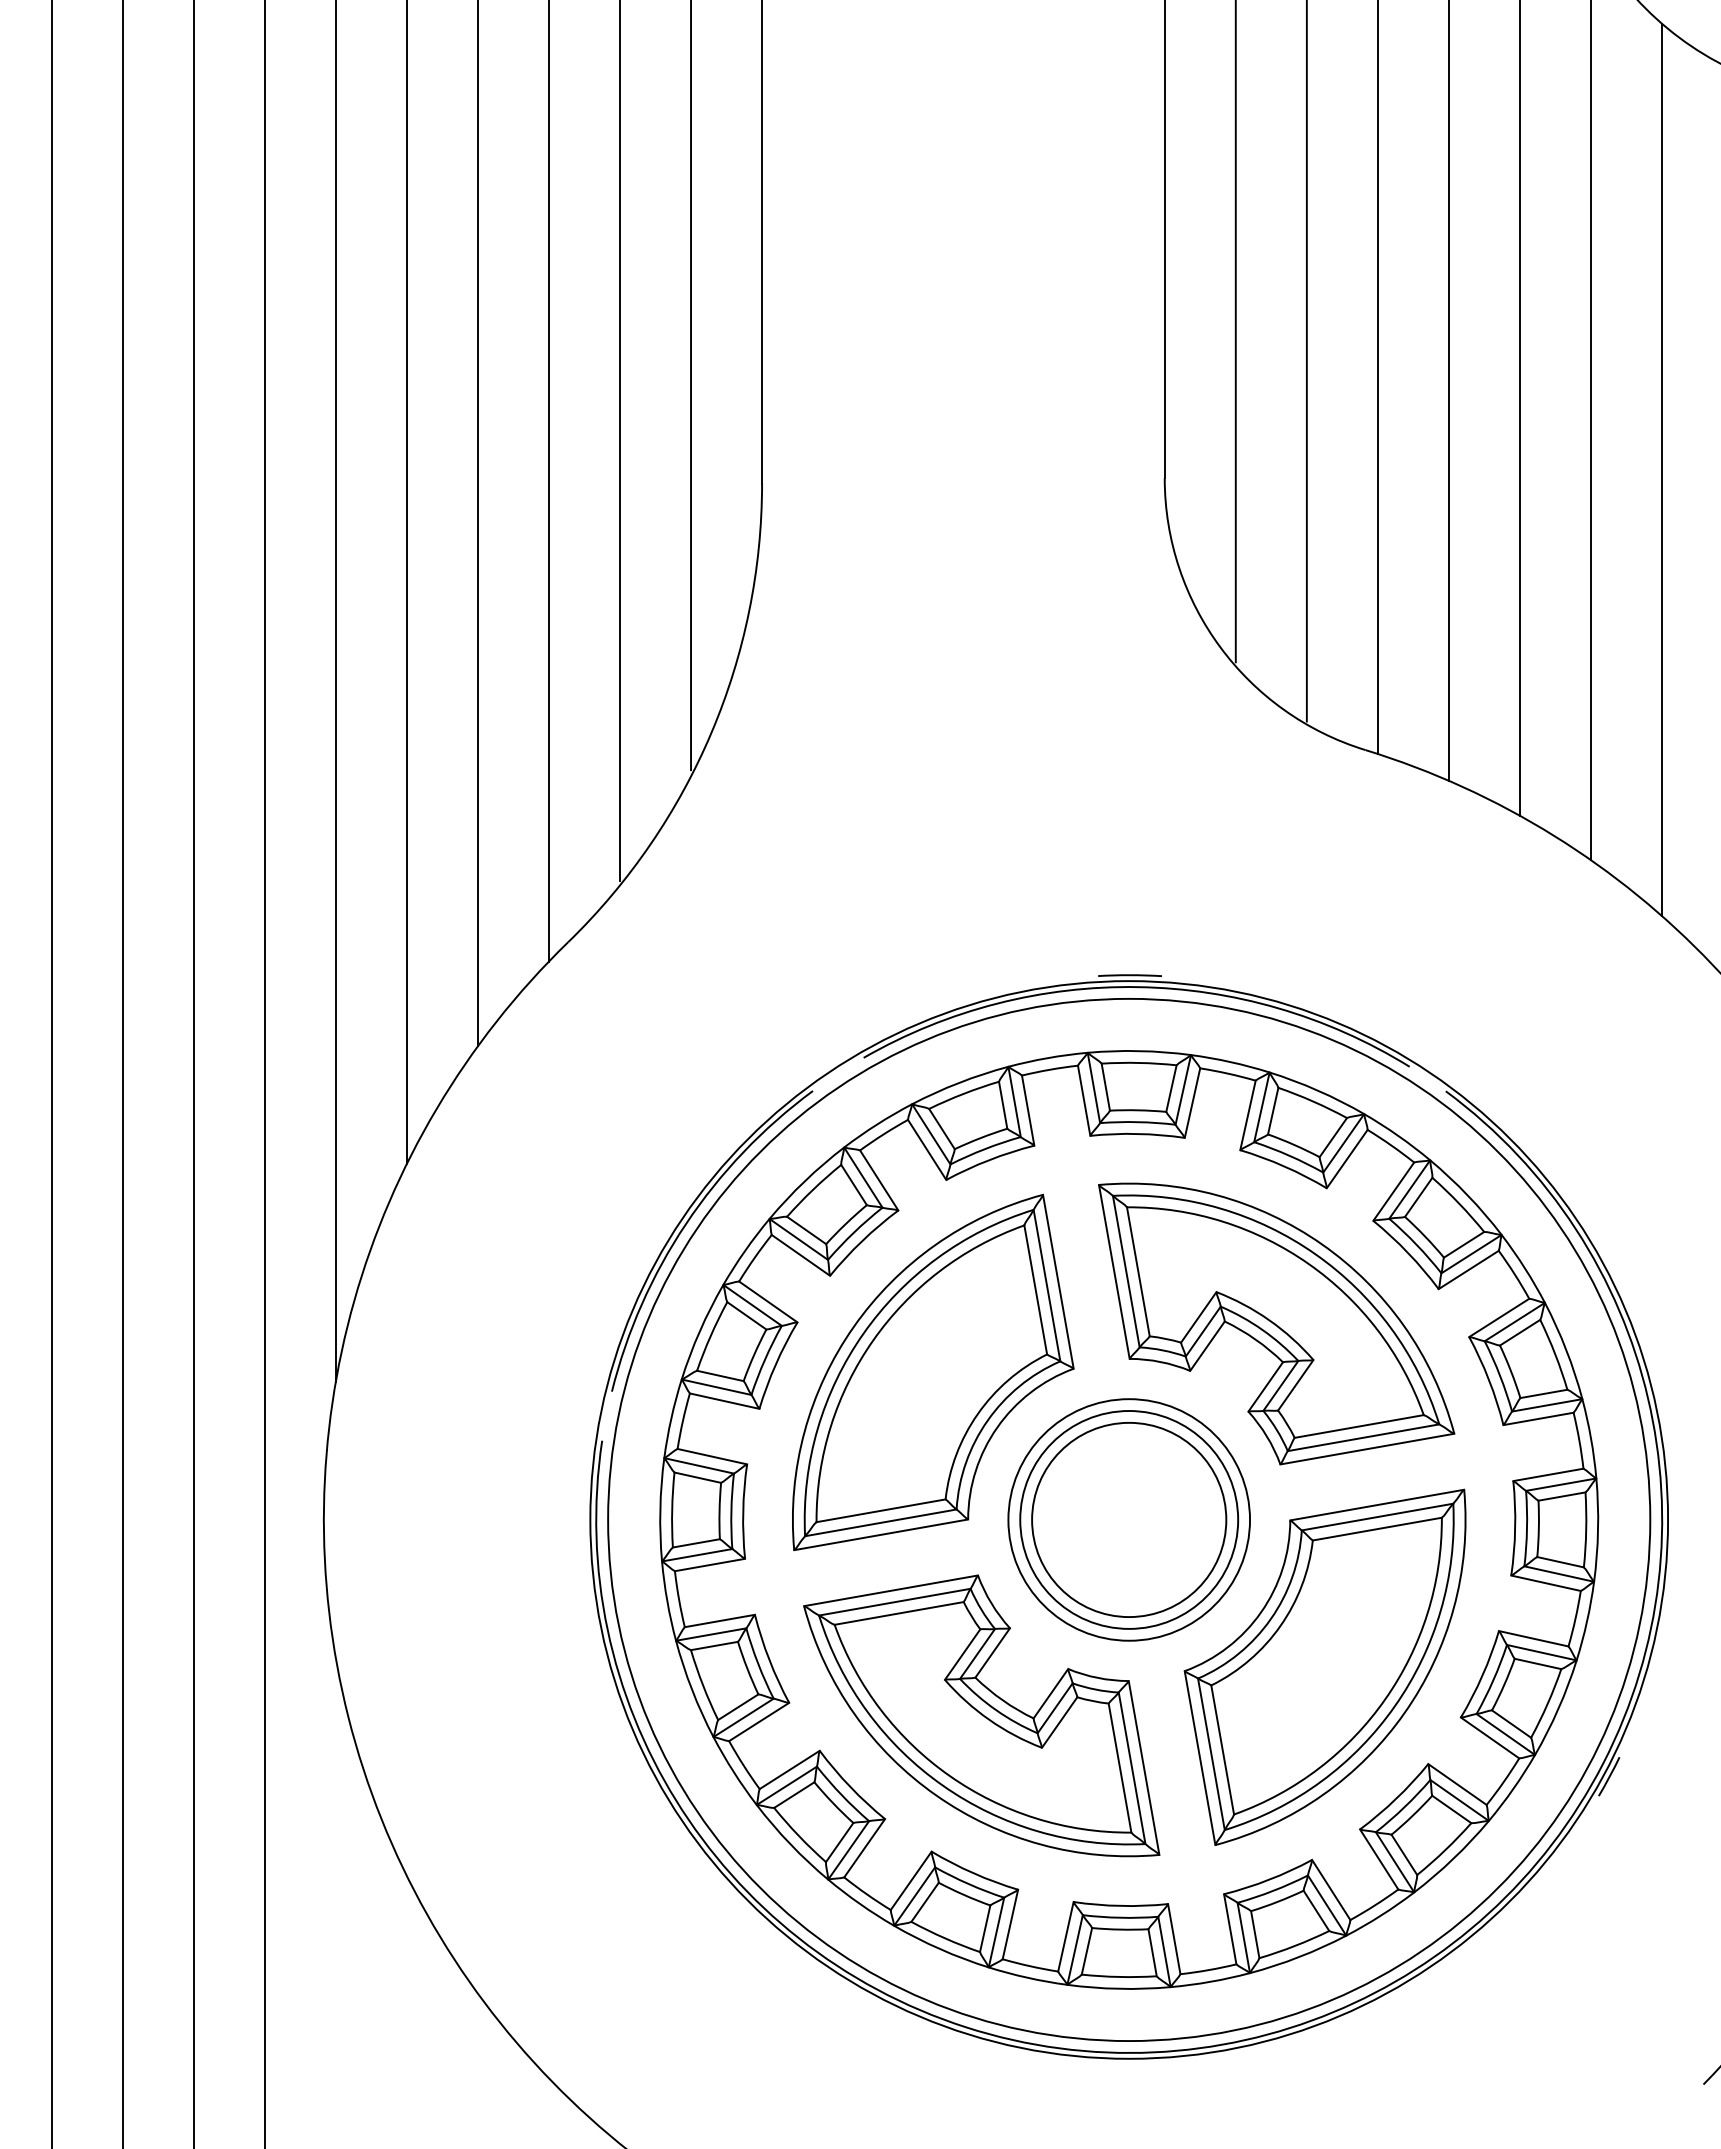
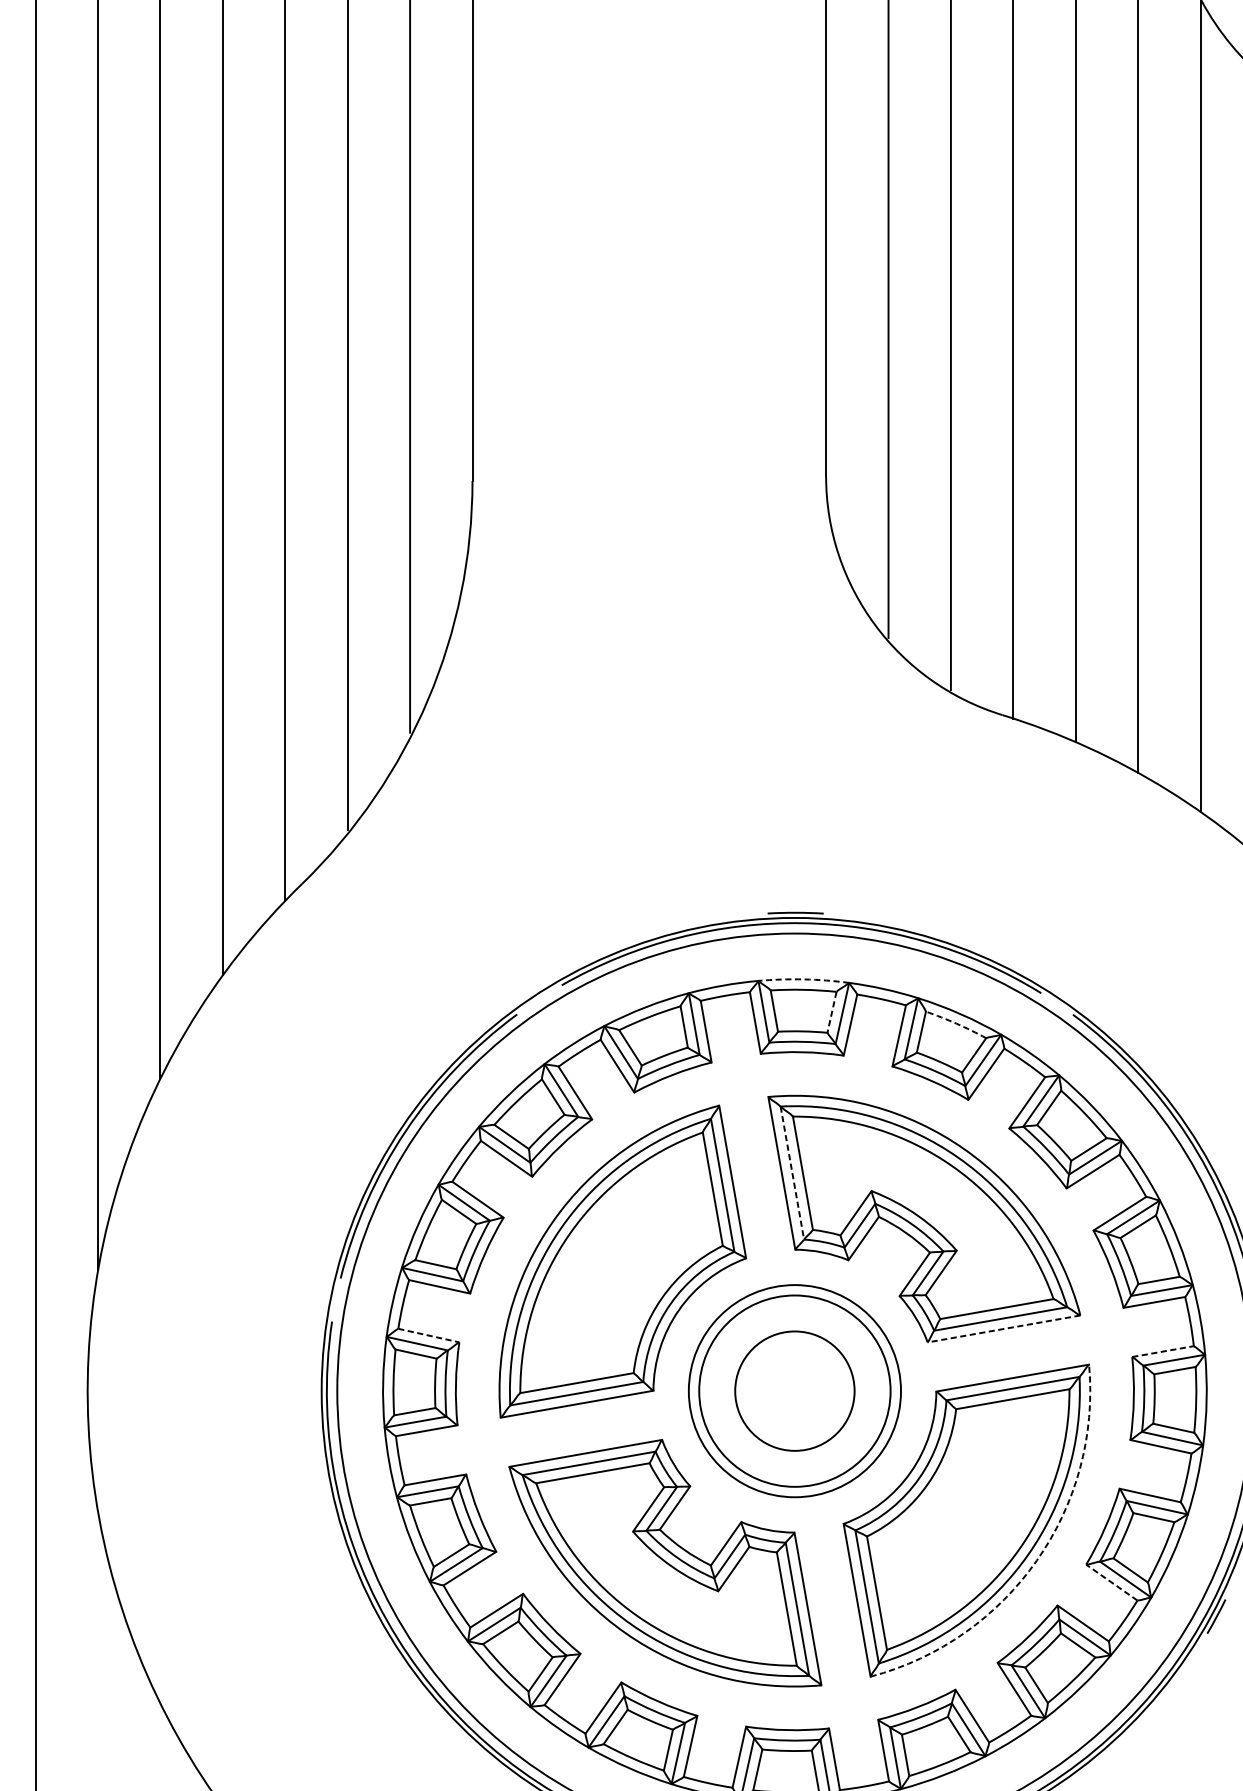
arc: (1139, 1051) -> (803, 979), solid -> dashed
line: (1171, 1088) -> (832, 1012), solid -> dashed
arc: (1313, 1101) -> (956, 1023), solid -> dashed
line: (1126, 1271) -> (792, 1172), solid -> dashed
line: (1366, 1449) -> (1003, 1329), solid -> dashed
line: (712, 1456) -> (428, 1335), solid -> dashed
line: (1548, 1474) -> (1163, 1351), solid -> dashed
circle: (1129, 1519) -> (795, 1390), size x0.7
arc: (1404, 1712) -> (1036, 1560), solid -> dashed
line: (1490, 1737) -> (1112, 1582), solid -> dashed

